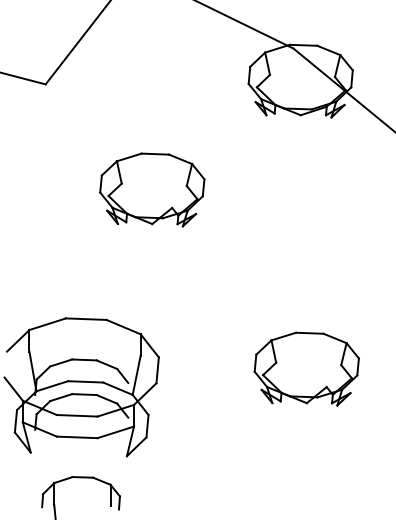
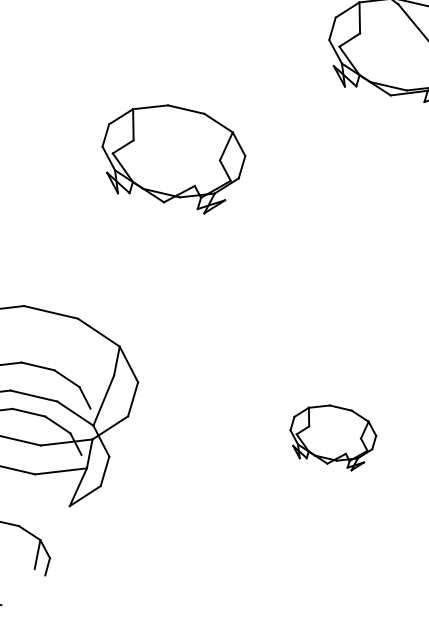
part: (306, 368) -> (332, 435), size x0.6

